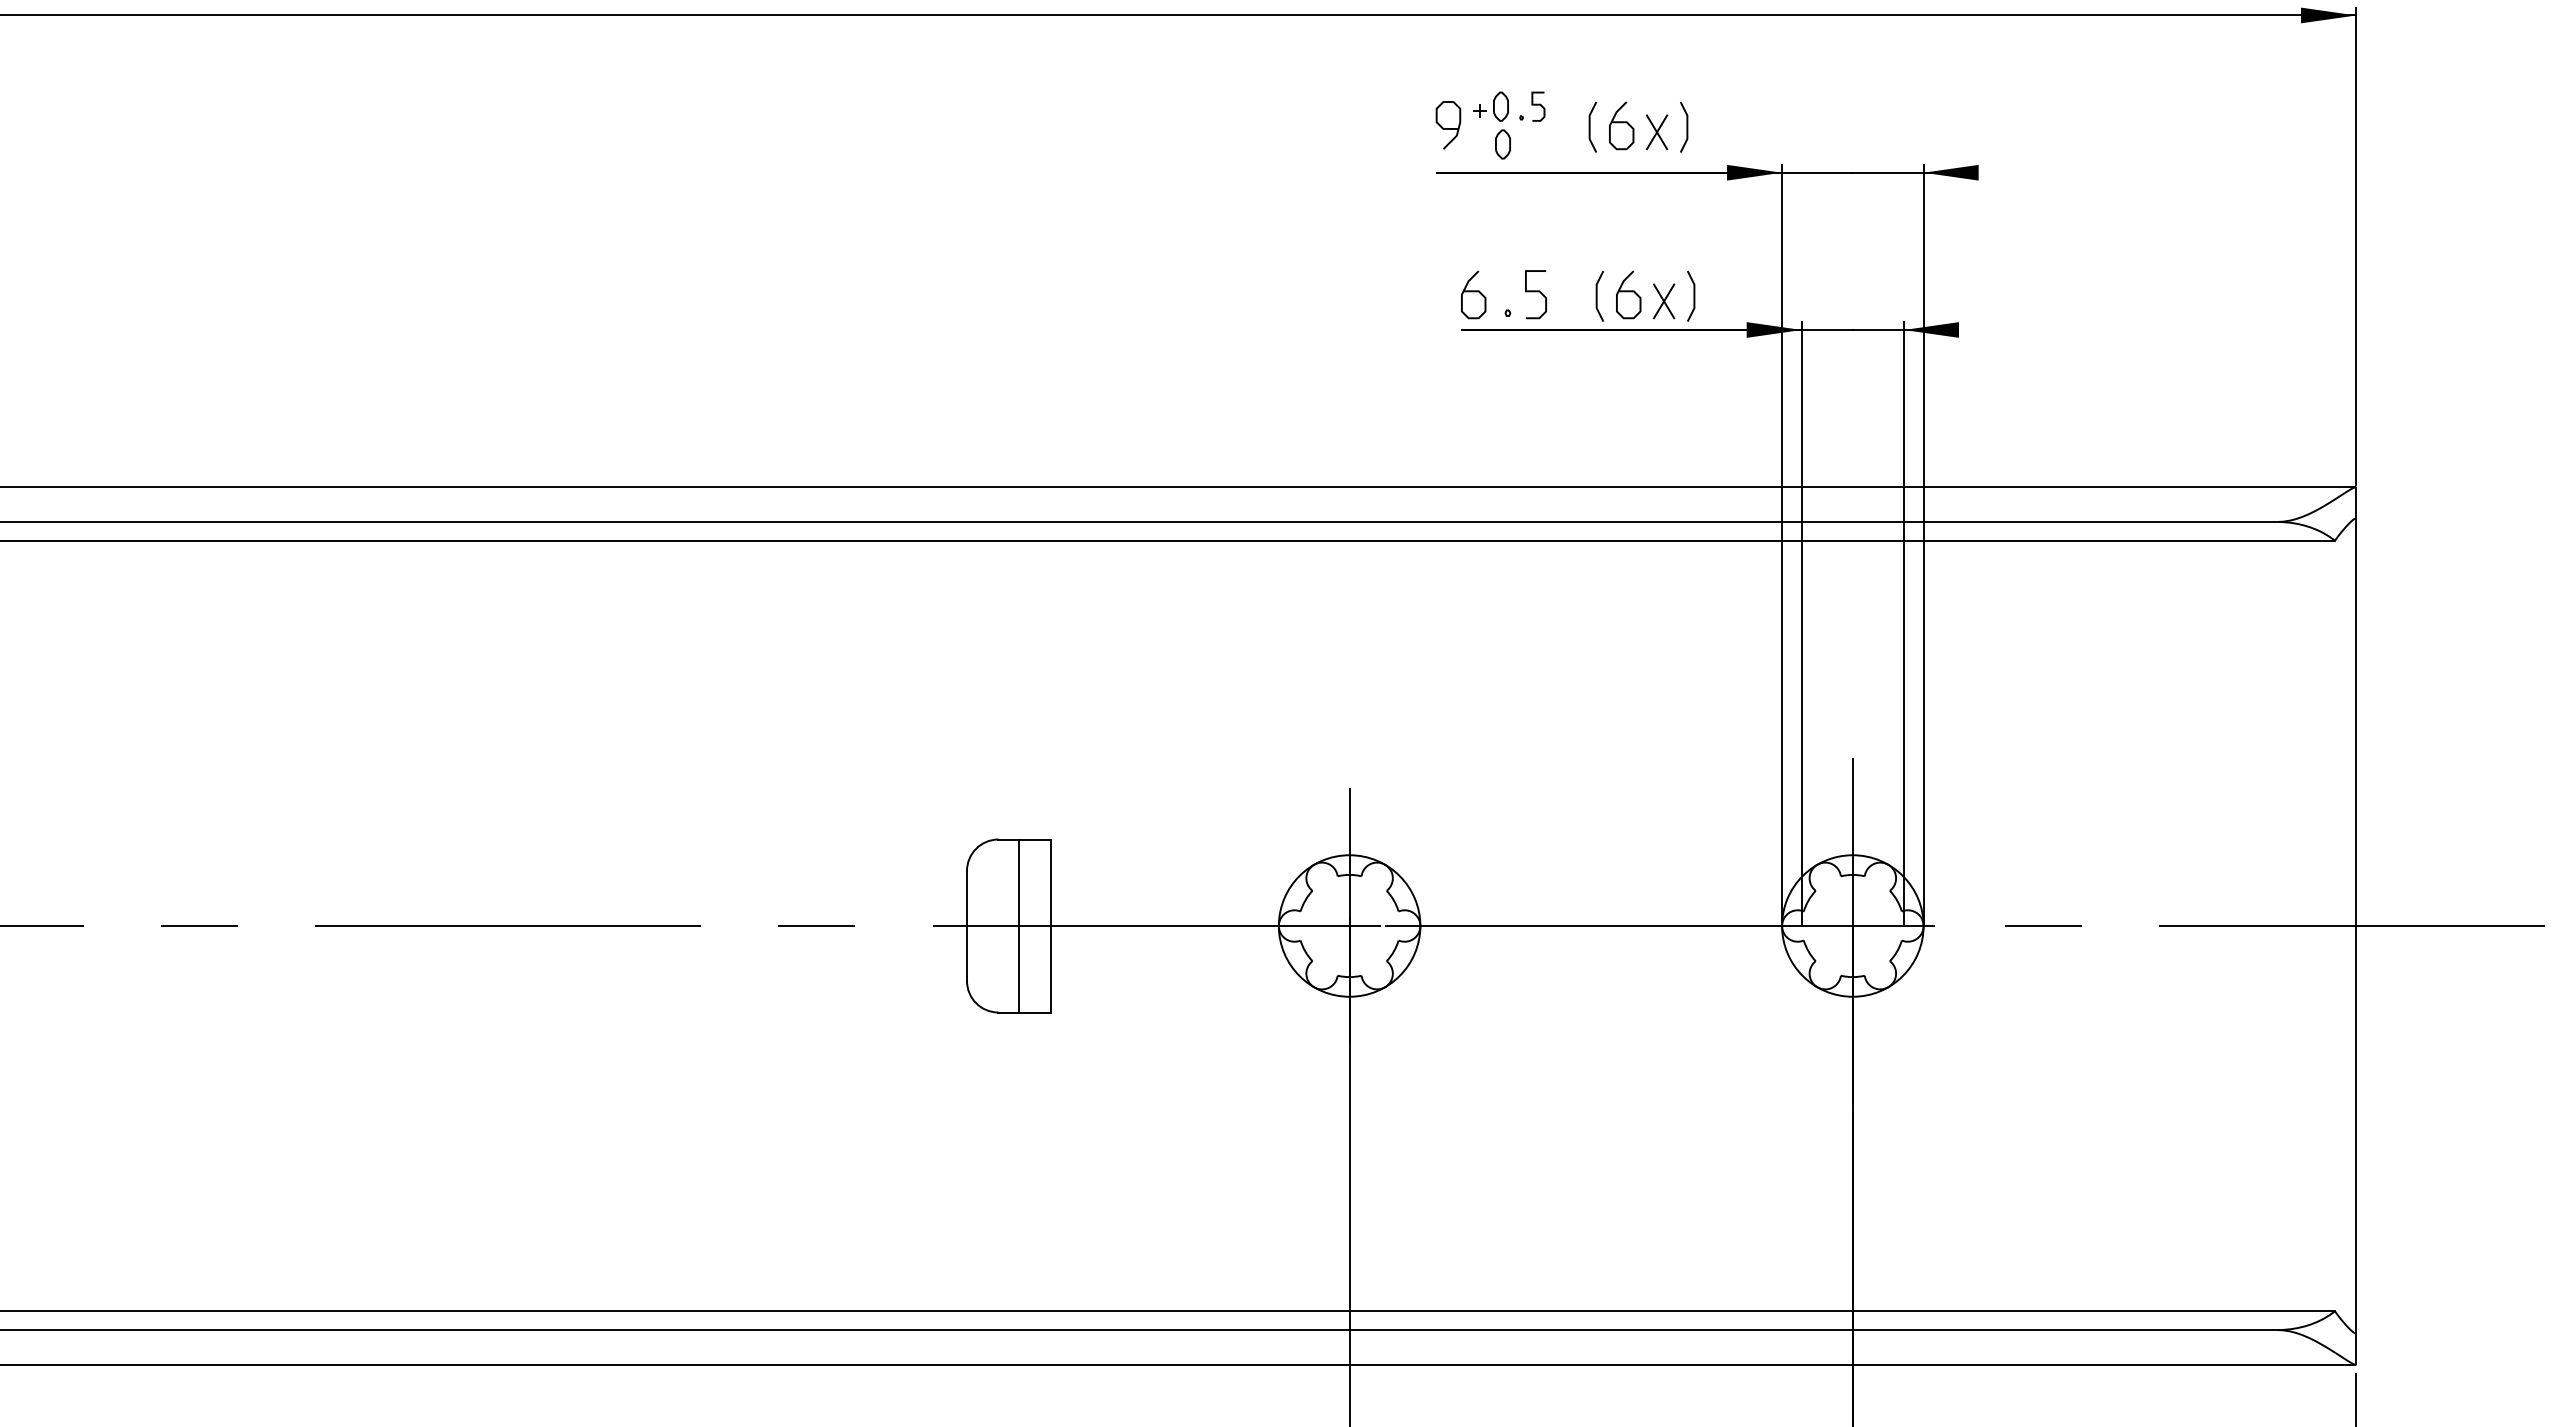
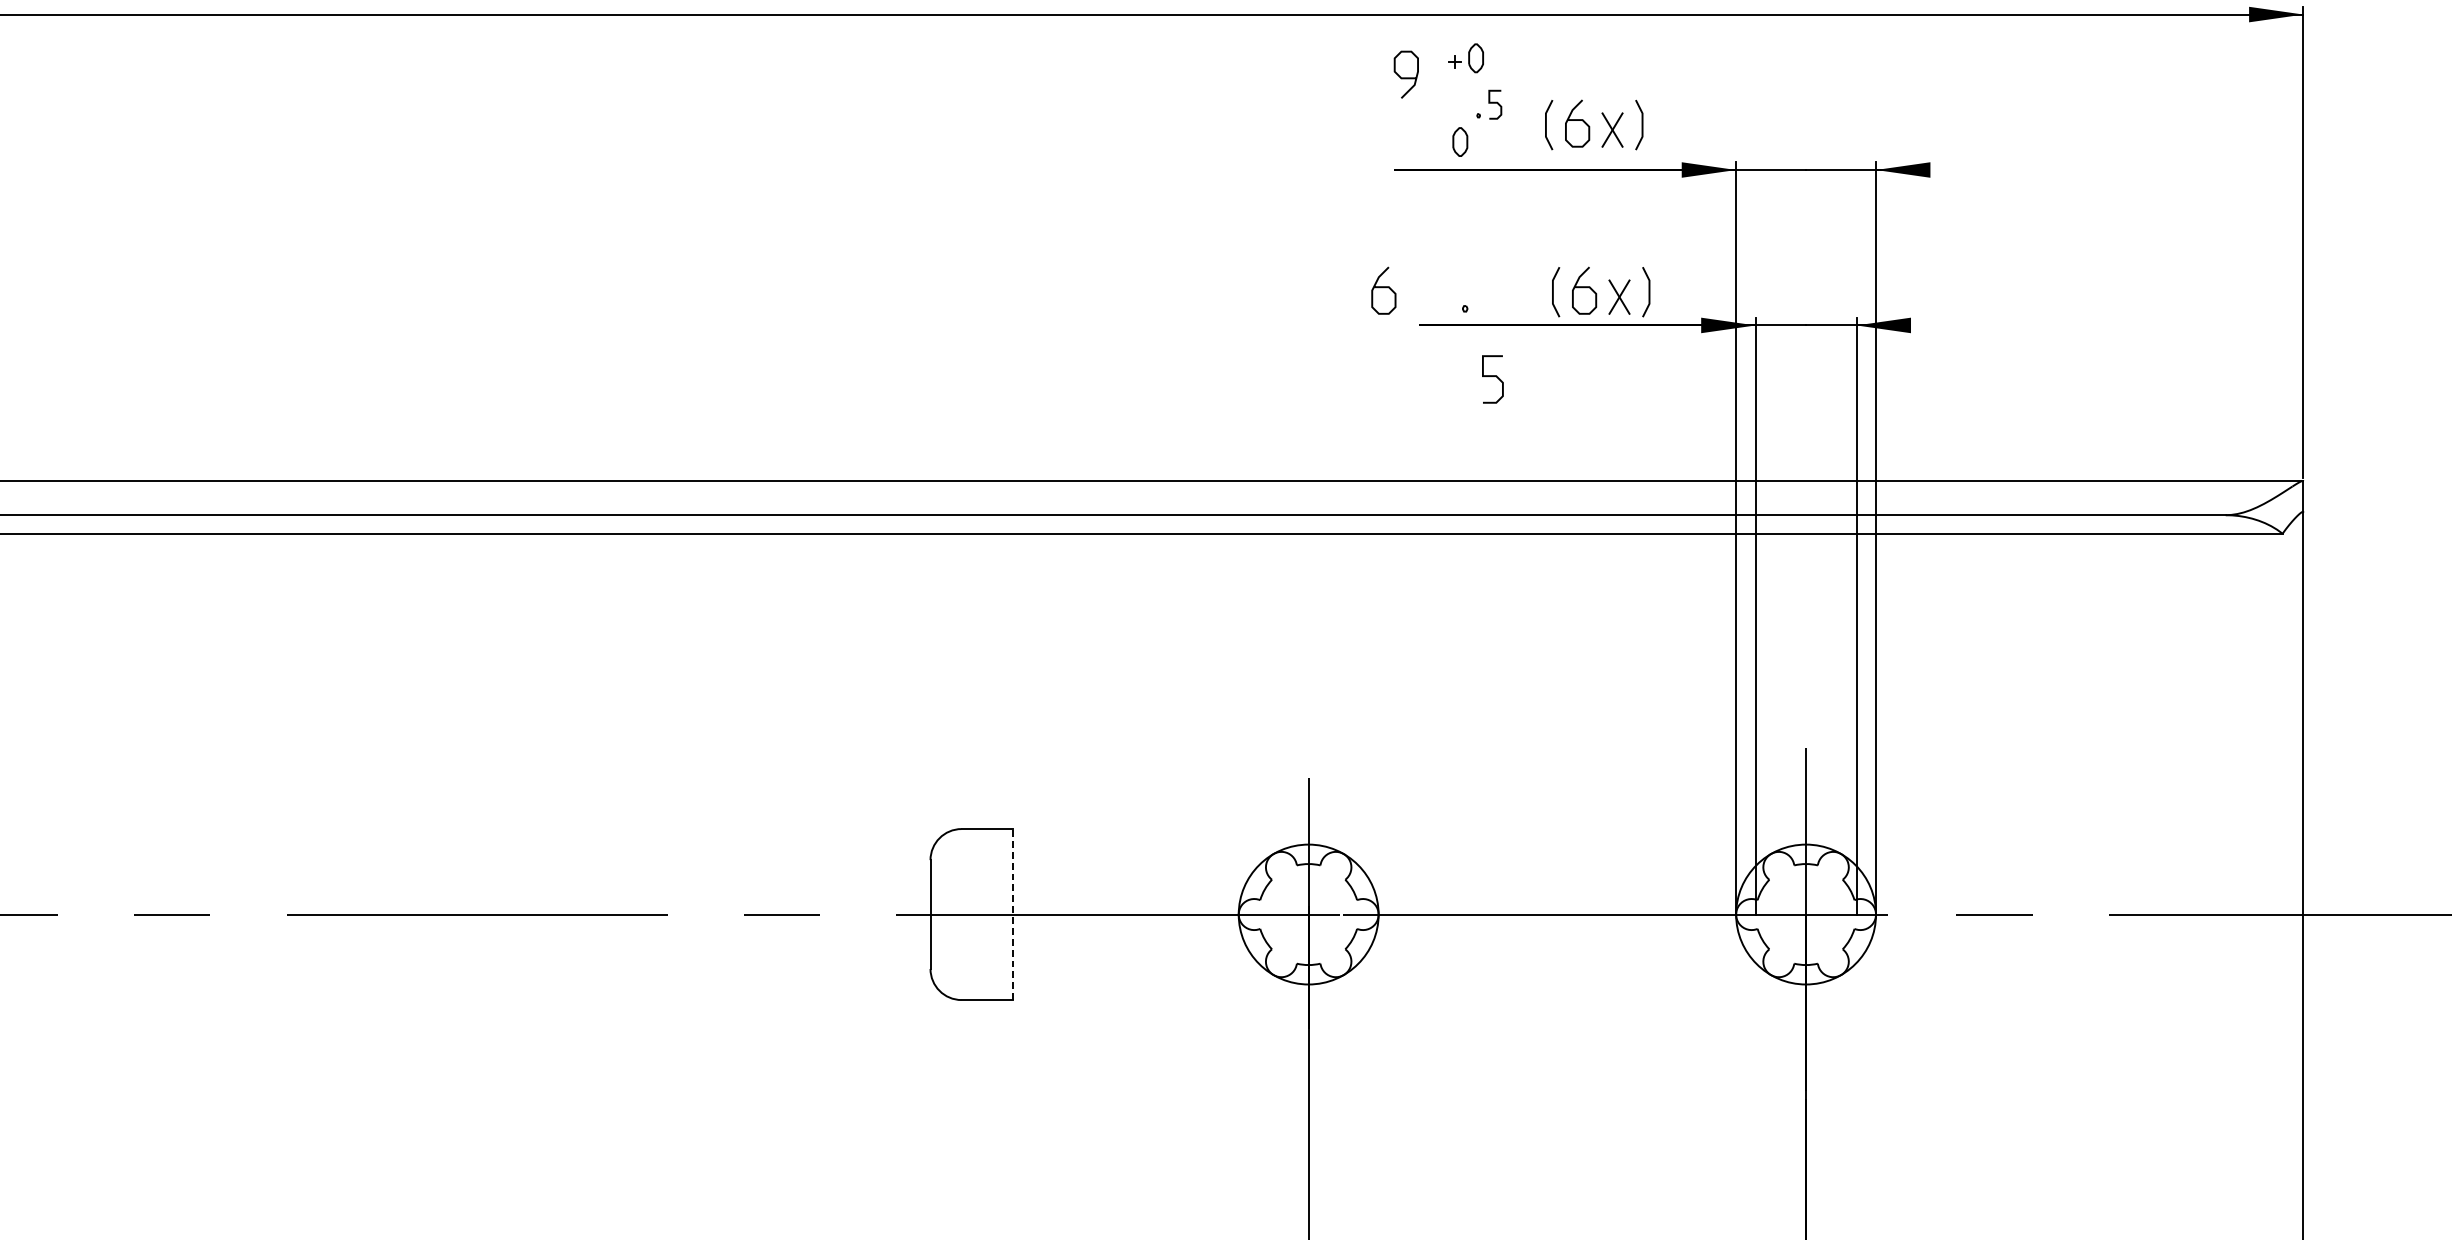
part: (1490, 106) -> (1465, 58), moved
curve: (1448, 128) -> (1406, 77), moved
curve: (1473, 292) -> (1383, 288), moved
curve: (1535, 292) -> (1492, 377), moved
line: (1019, 925) -> (982, 914), removed
line: (1050, 925) -> (1013, 914), solid -> dashed

